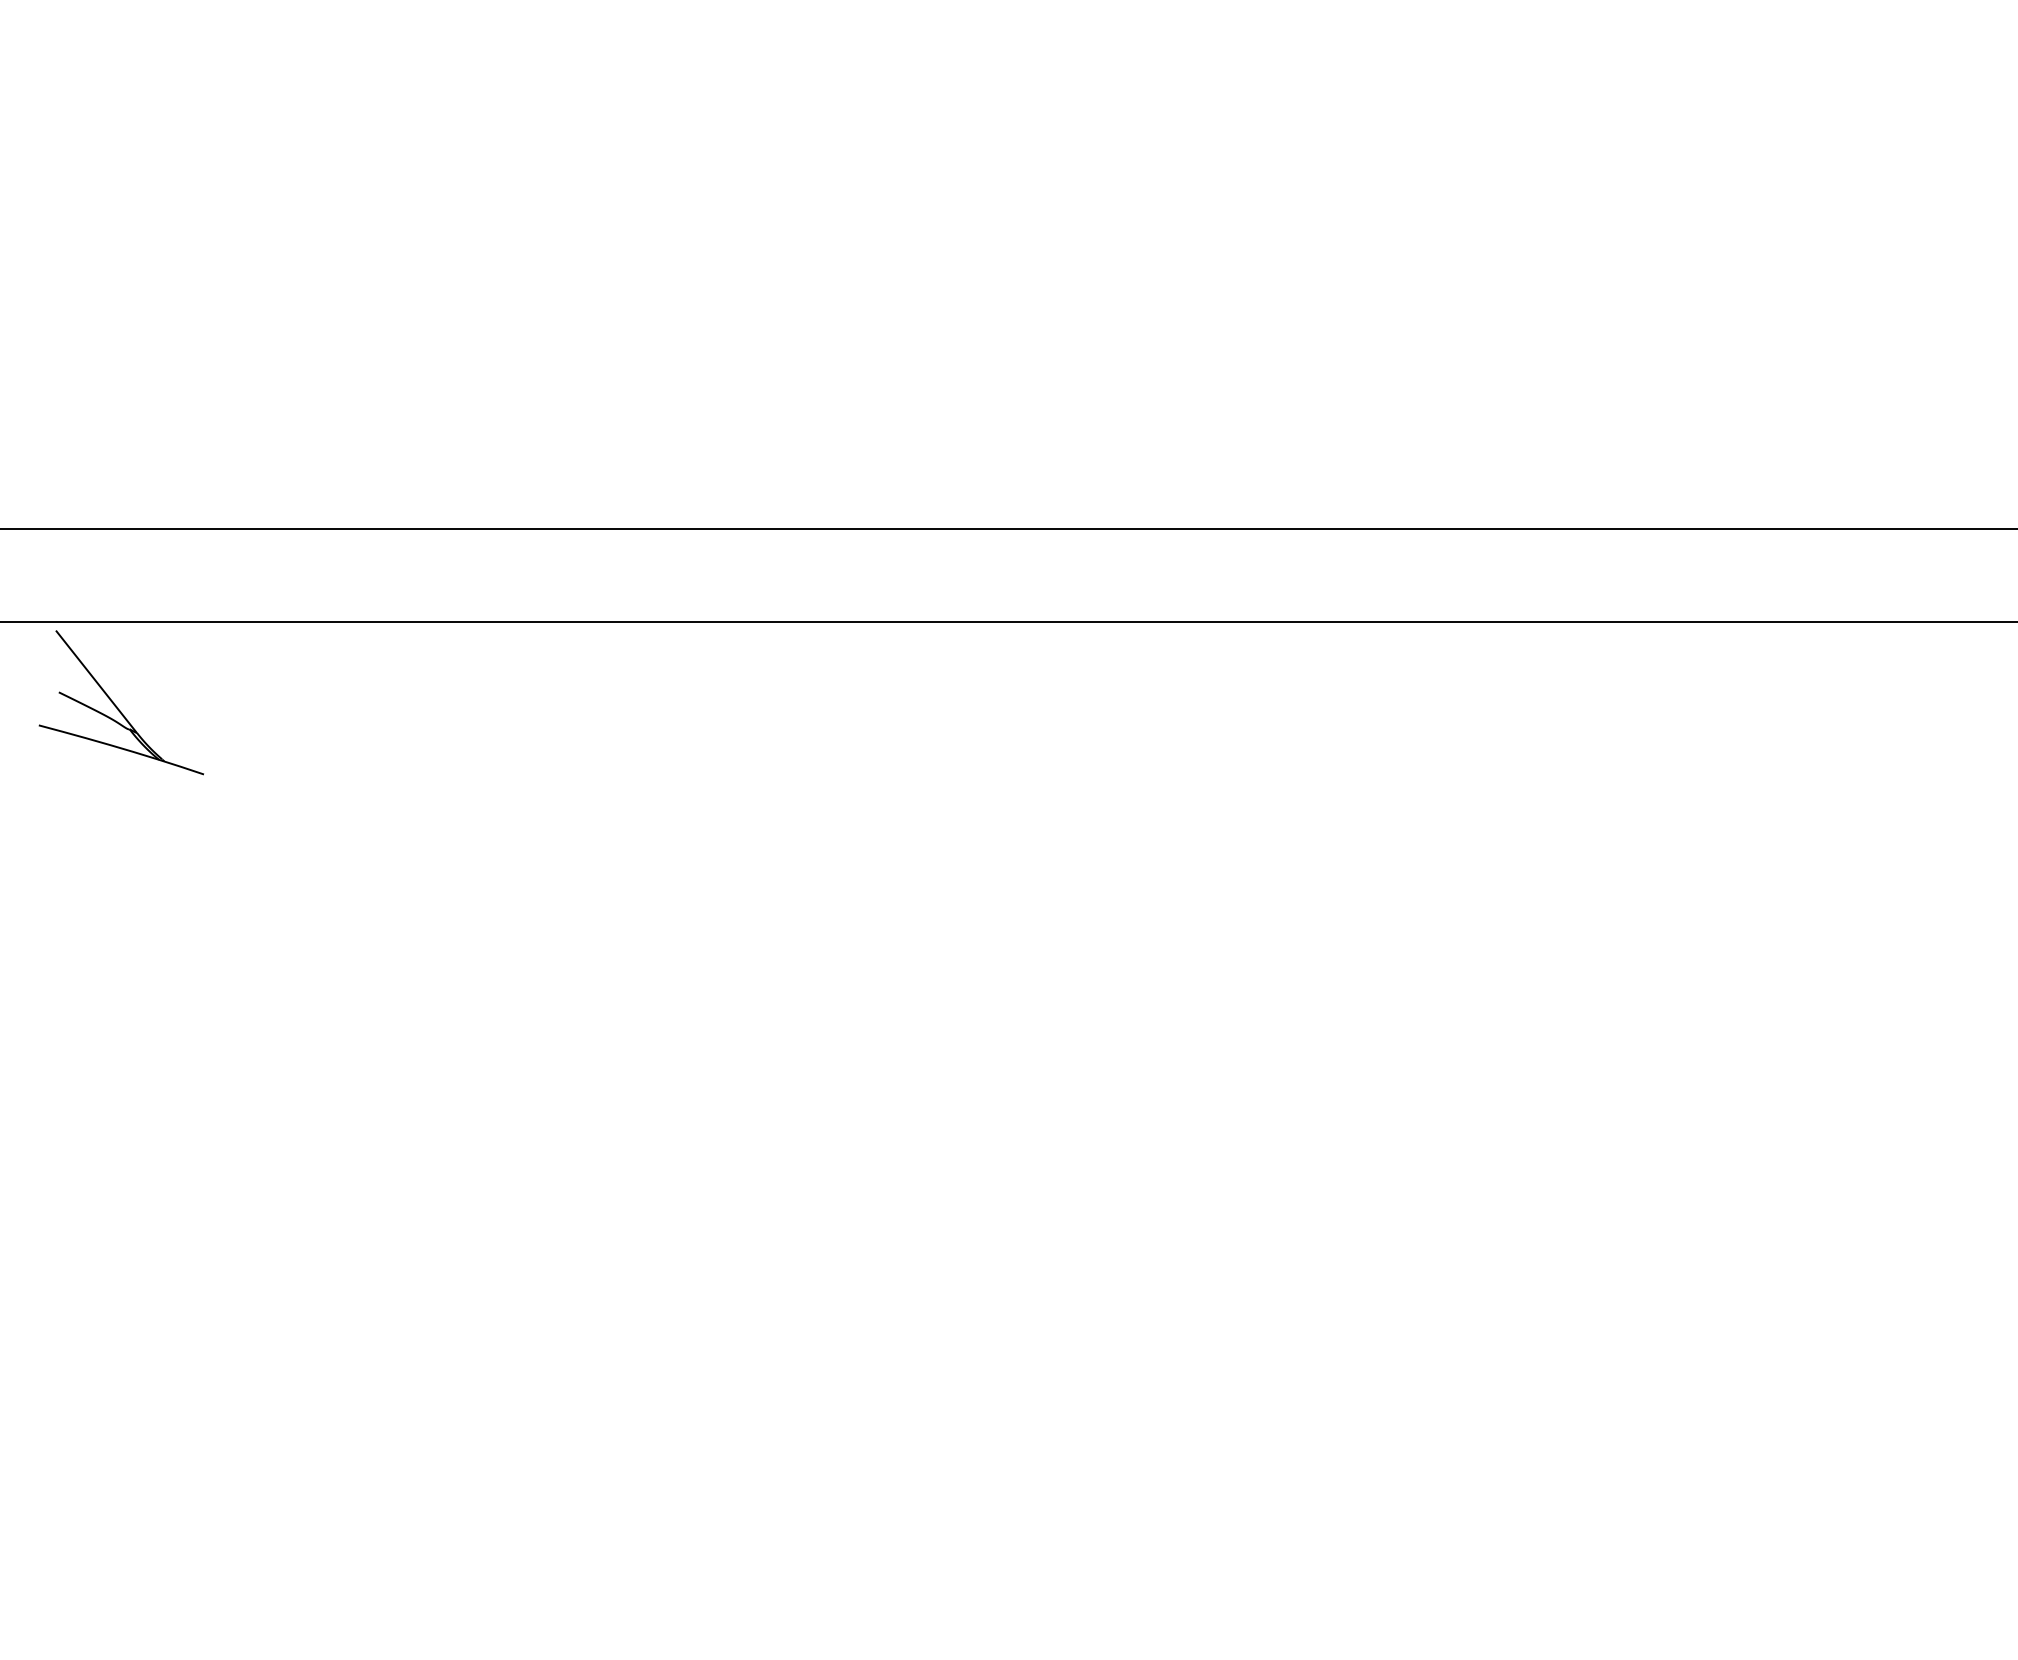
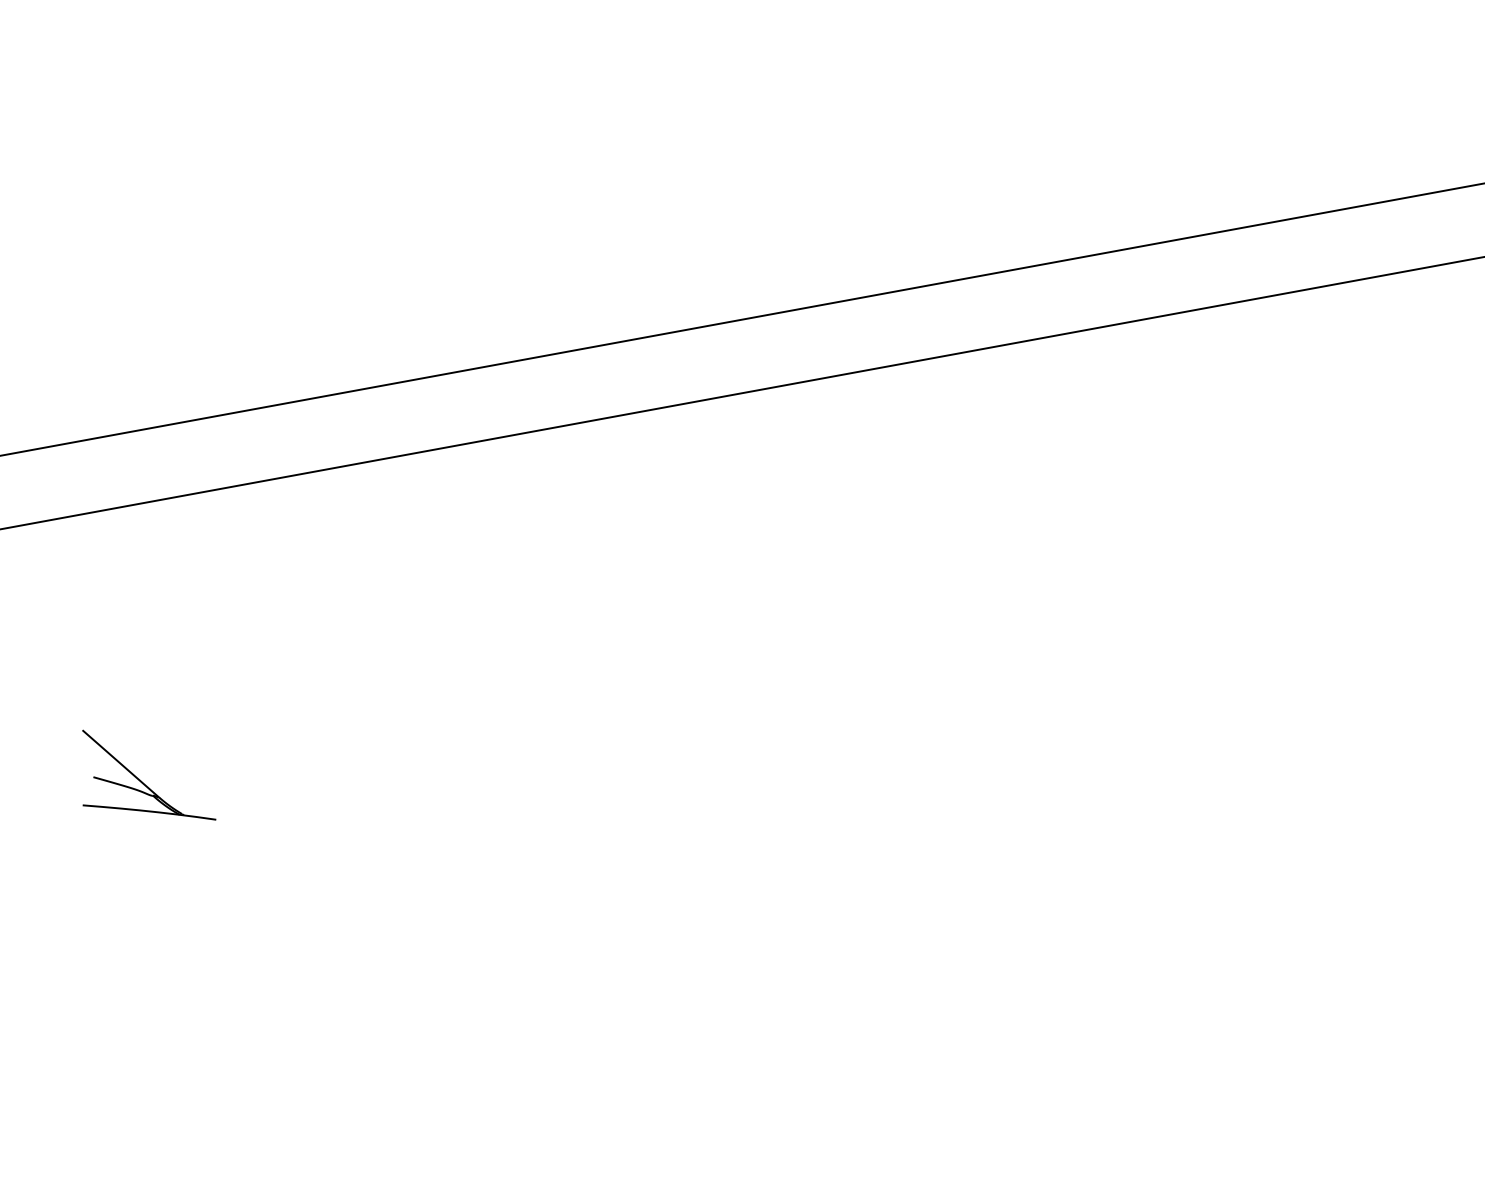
part: (120, 702) -> (142, 776), moved

